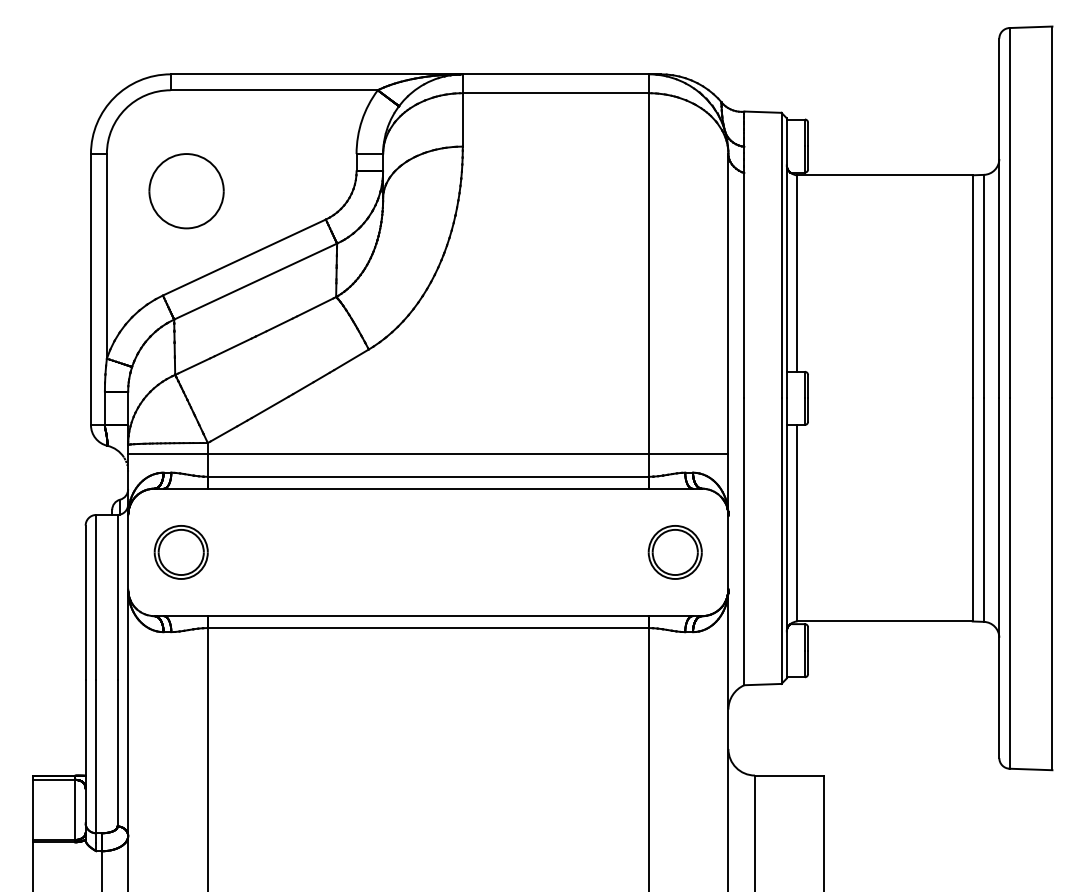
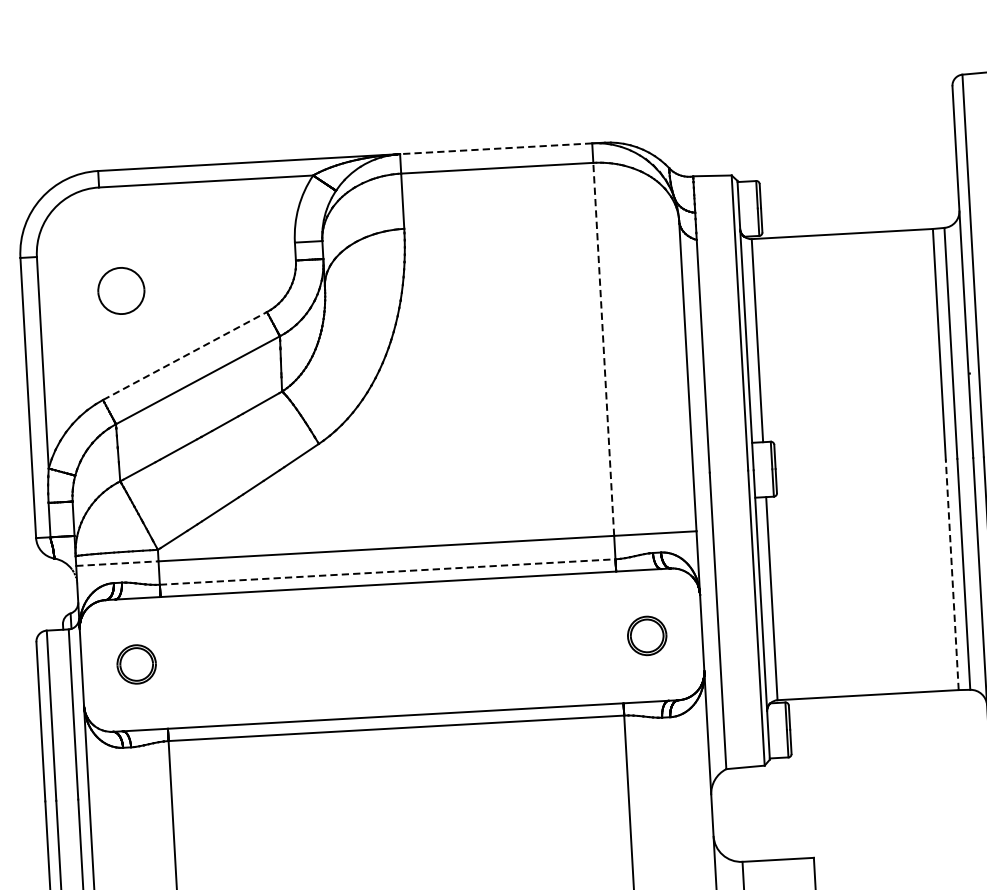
line: (555, 74) -> (495, 148), solid -> dashed
part: (186, 191) -> (121, 291), size x0.6
line: (244, 257) -> (185, 356), solid -> dashed
line: (648, 273) -> (603, 349), solid -> dashed
line: (168, 454) -> (117, 563), solid -> dashed
line: (428, 476) -> (387, 571), solid -> dashed
line: (972, 509) -> (951, 574), solid -> dashed
part: (180, 552) -> (135, 664), size x0.7
part: (674, 552) -> (646, 636), size x0.7

